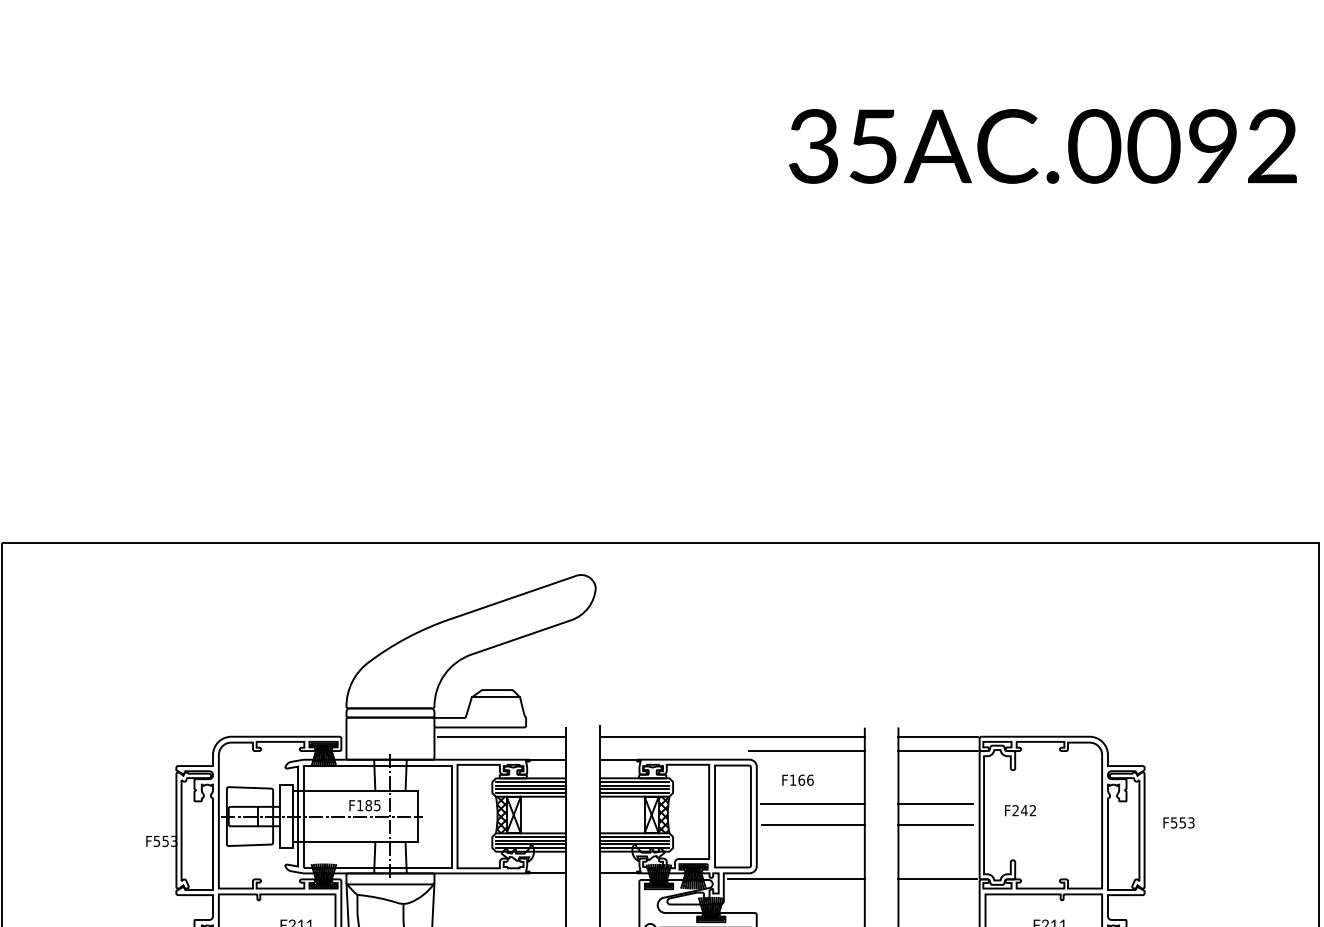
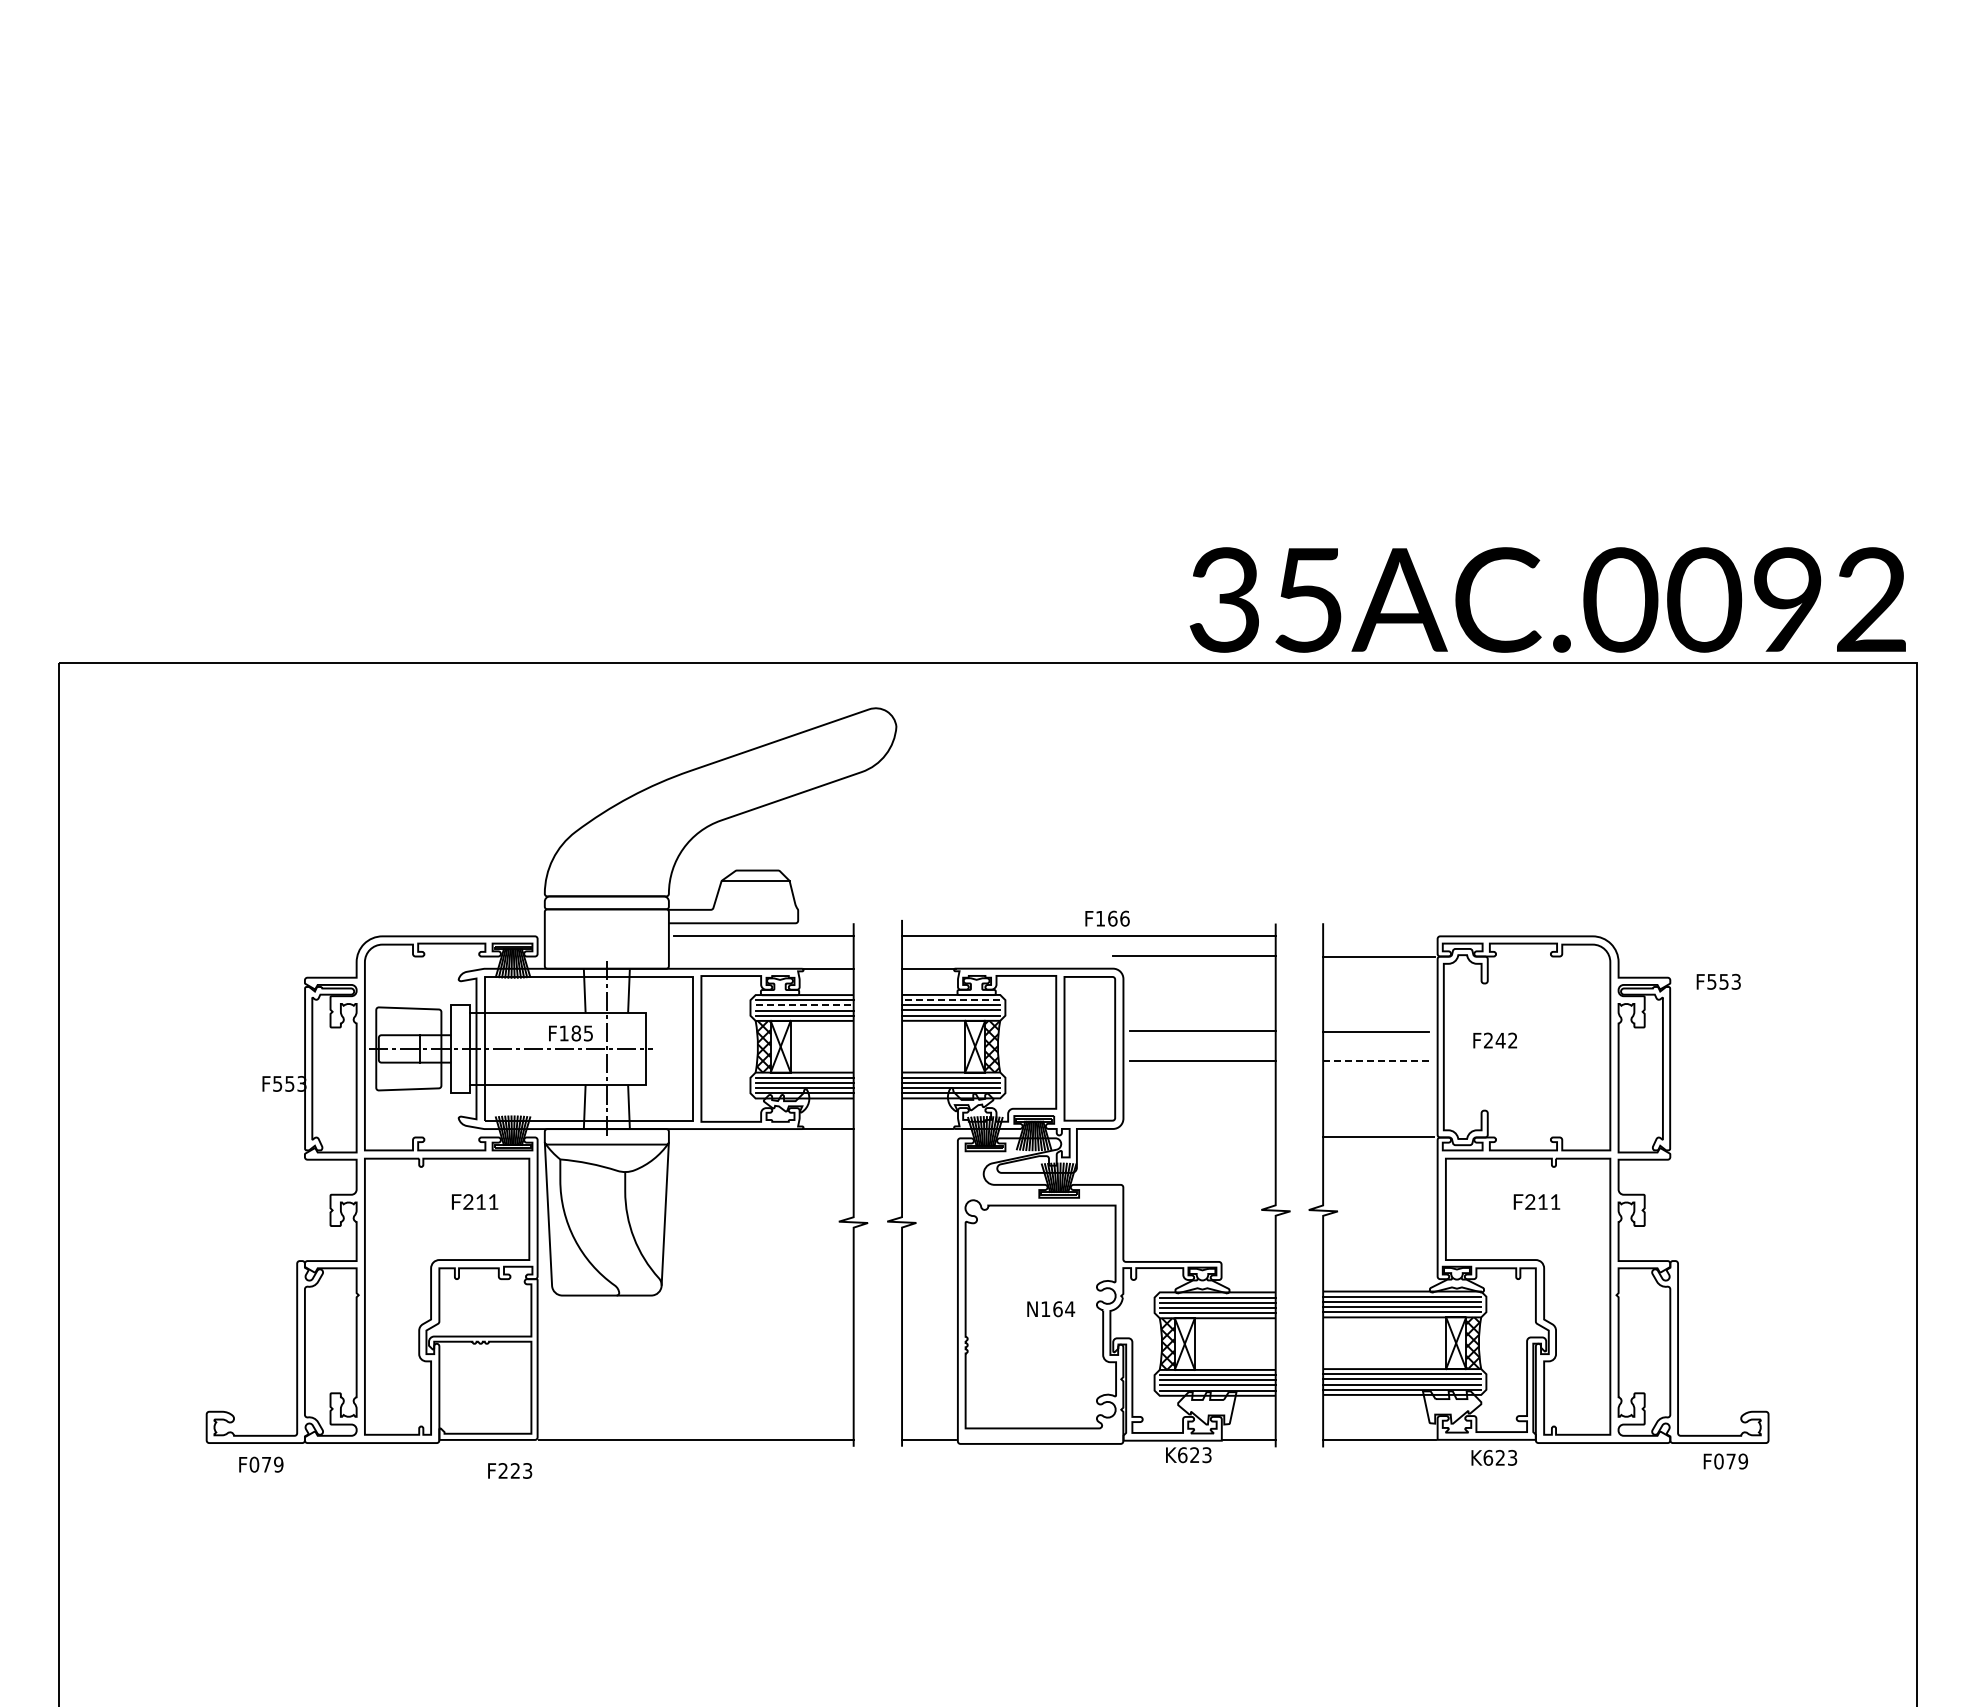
text: (1042, 146) -> (1547, 599), moved
line: (938, 736) -> (1379, 936), removed
text: (797, 780) -> (1107, 918), moved
line: (634, 782) -> (950, 1000), solid -> dashed
line: (531, 785) -> (805, 1005), solid -> dashed
text: (1178, 822) -> (1718, 981), moved
line: (935, 825) -> (1375, 1061), solid -> dashed
line: (795, 879) -> (1178, 1137), removed

